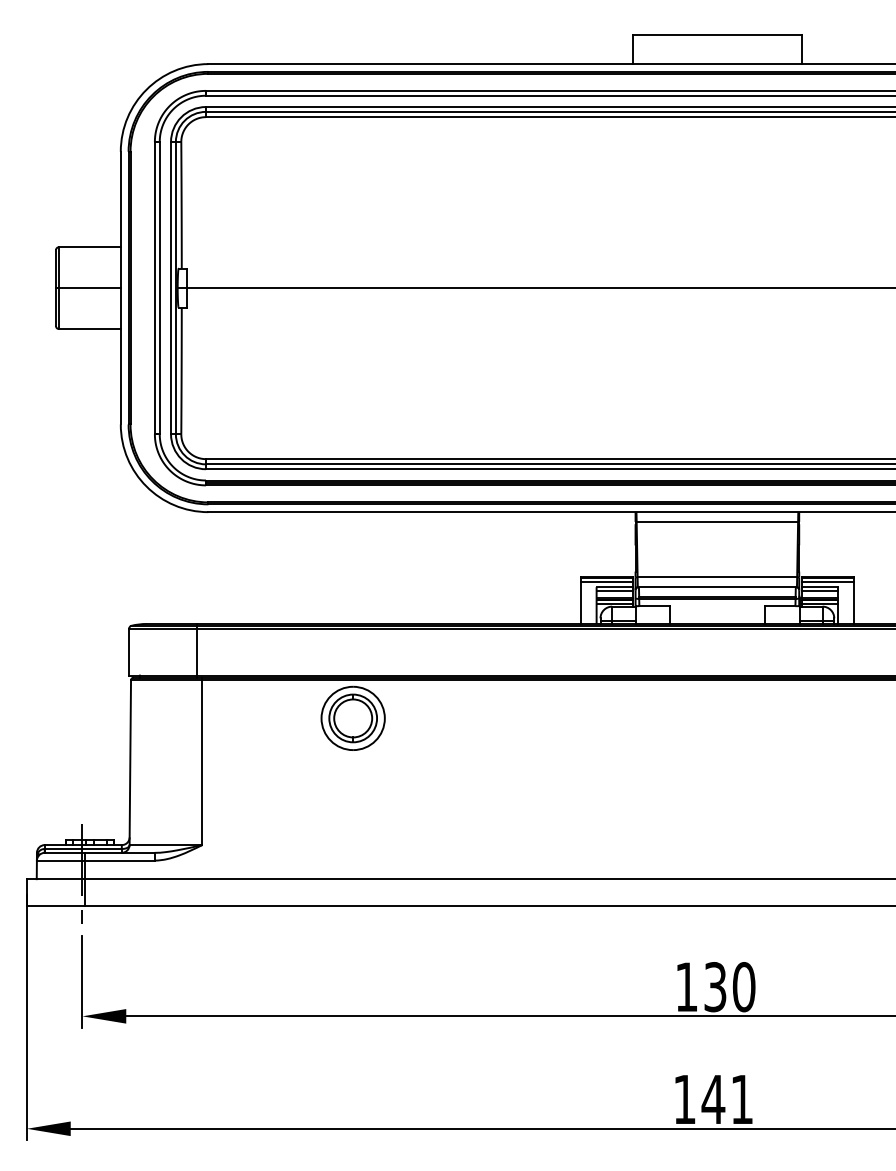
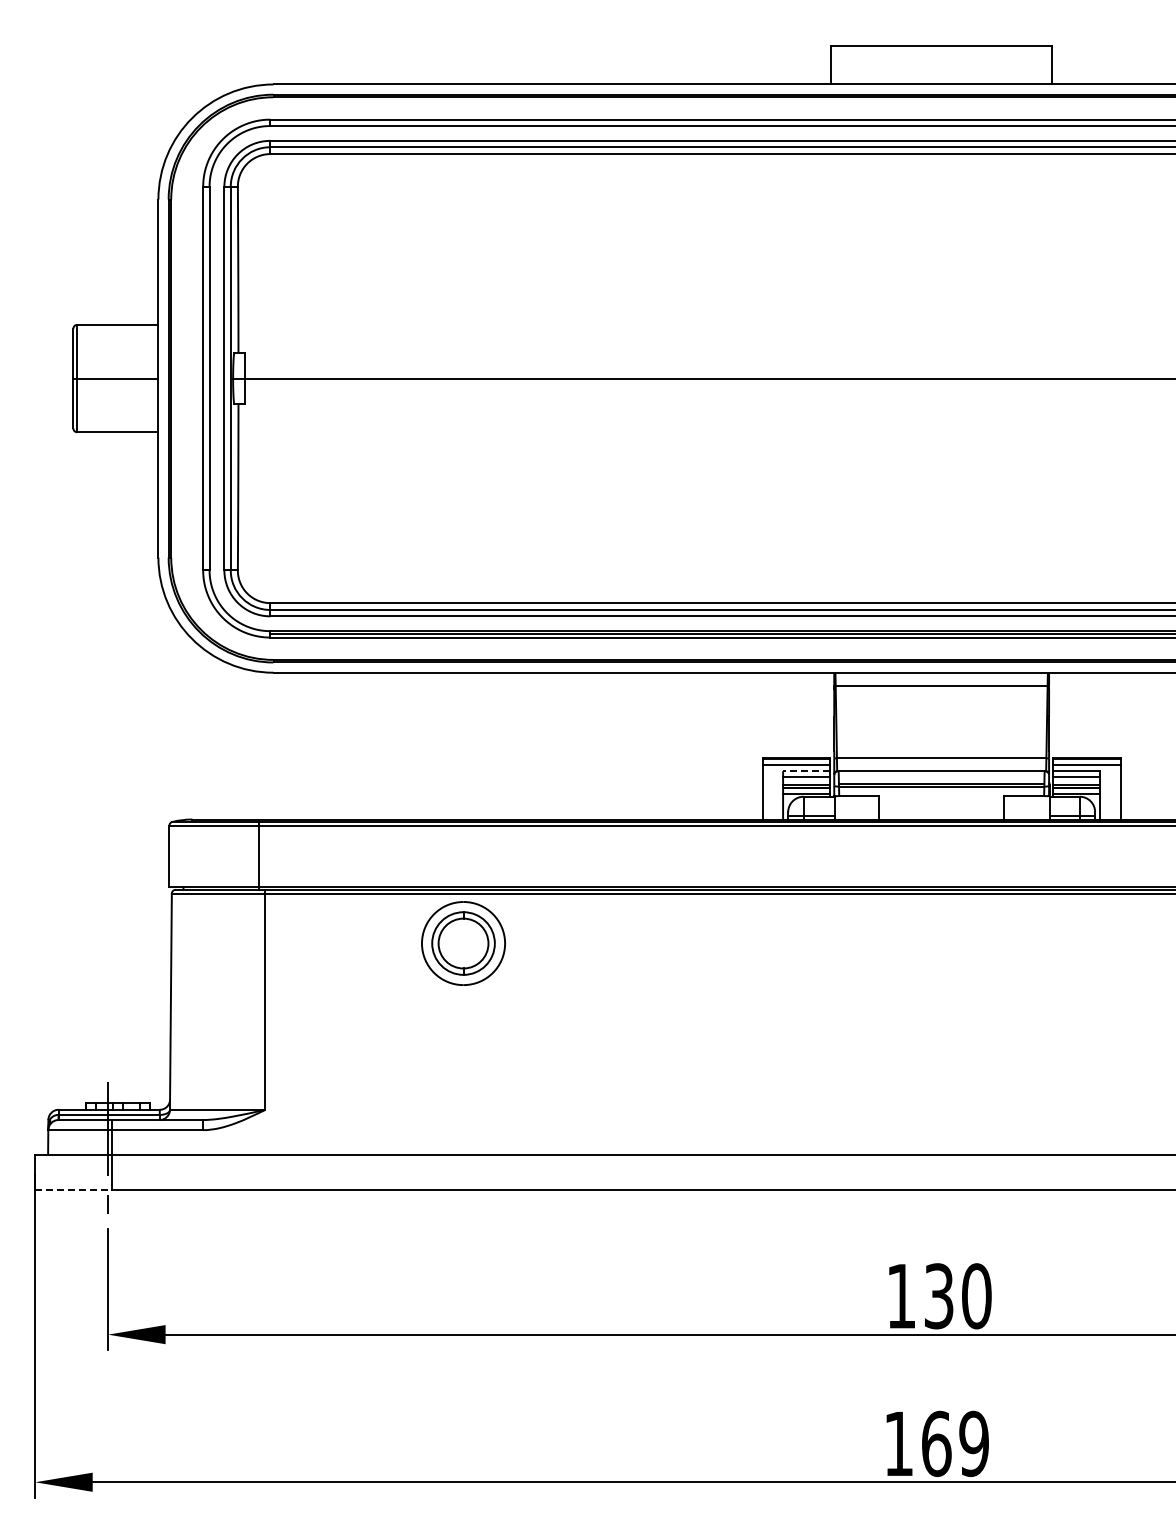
line: (614, 587) -> (806, 771), solid -> dashed
line: (56, 906) -> (74, 1190), solid -> dashed
text: (727, 1099) -> (954, 1443), 141 -> 169

